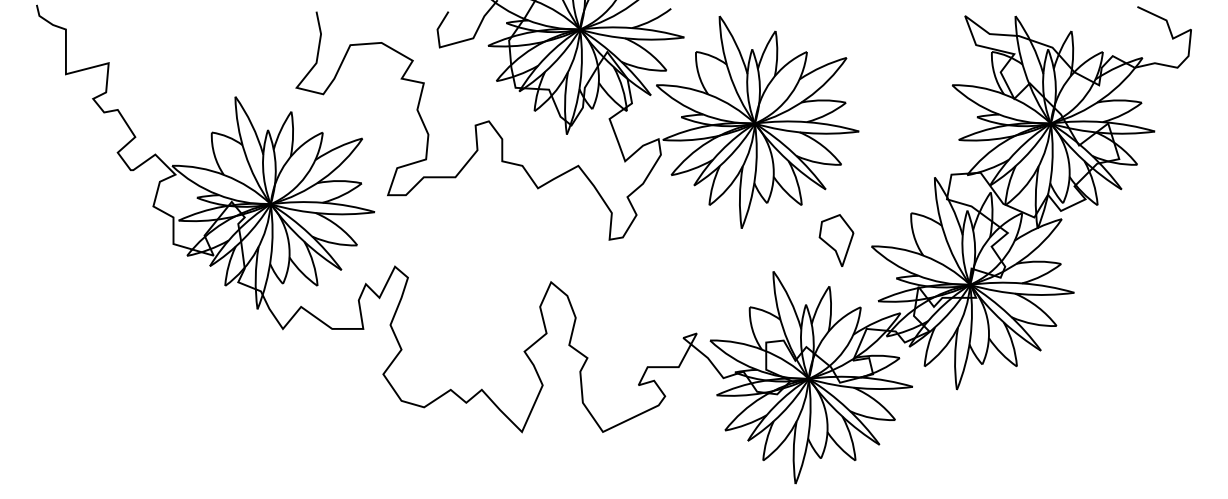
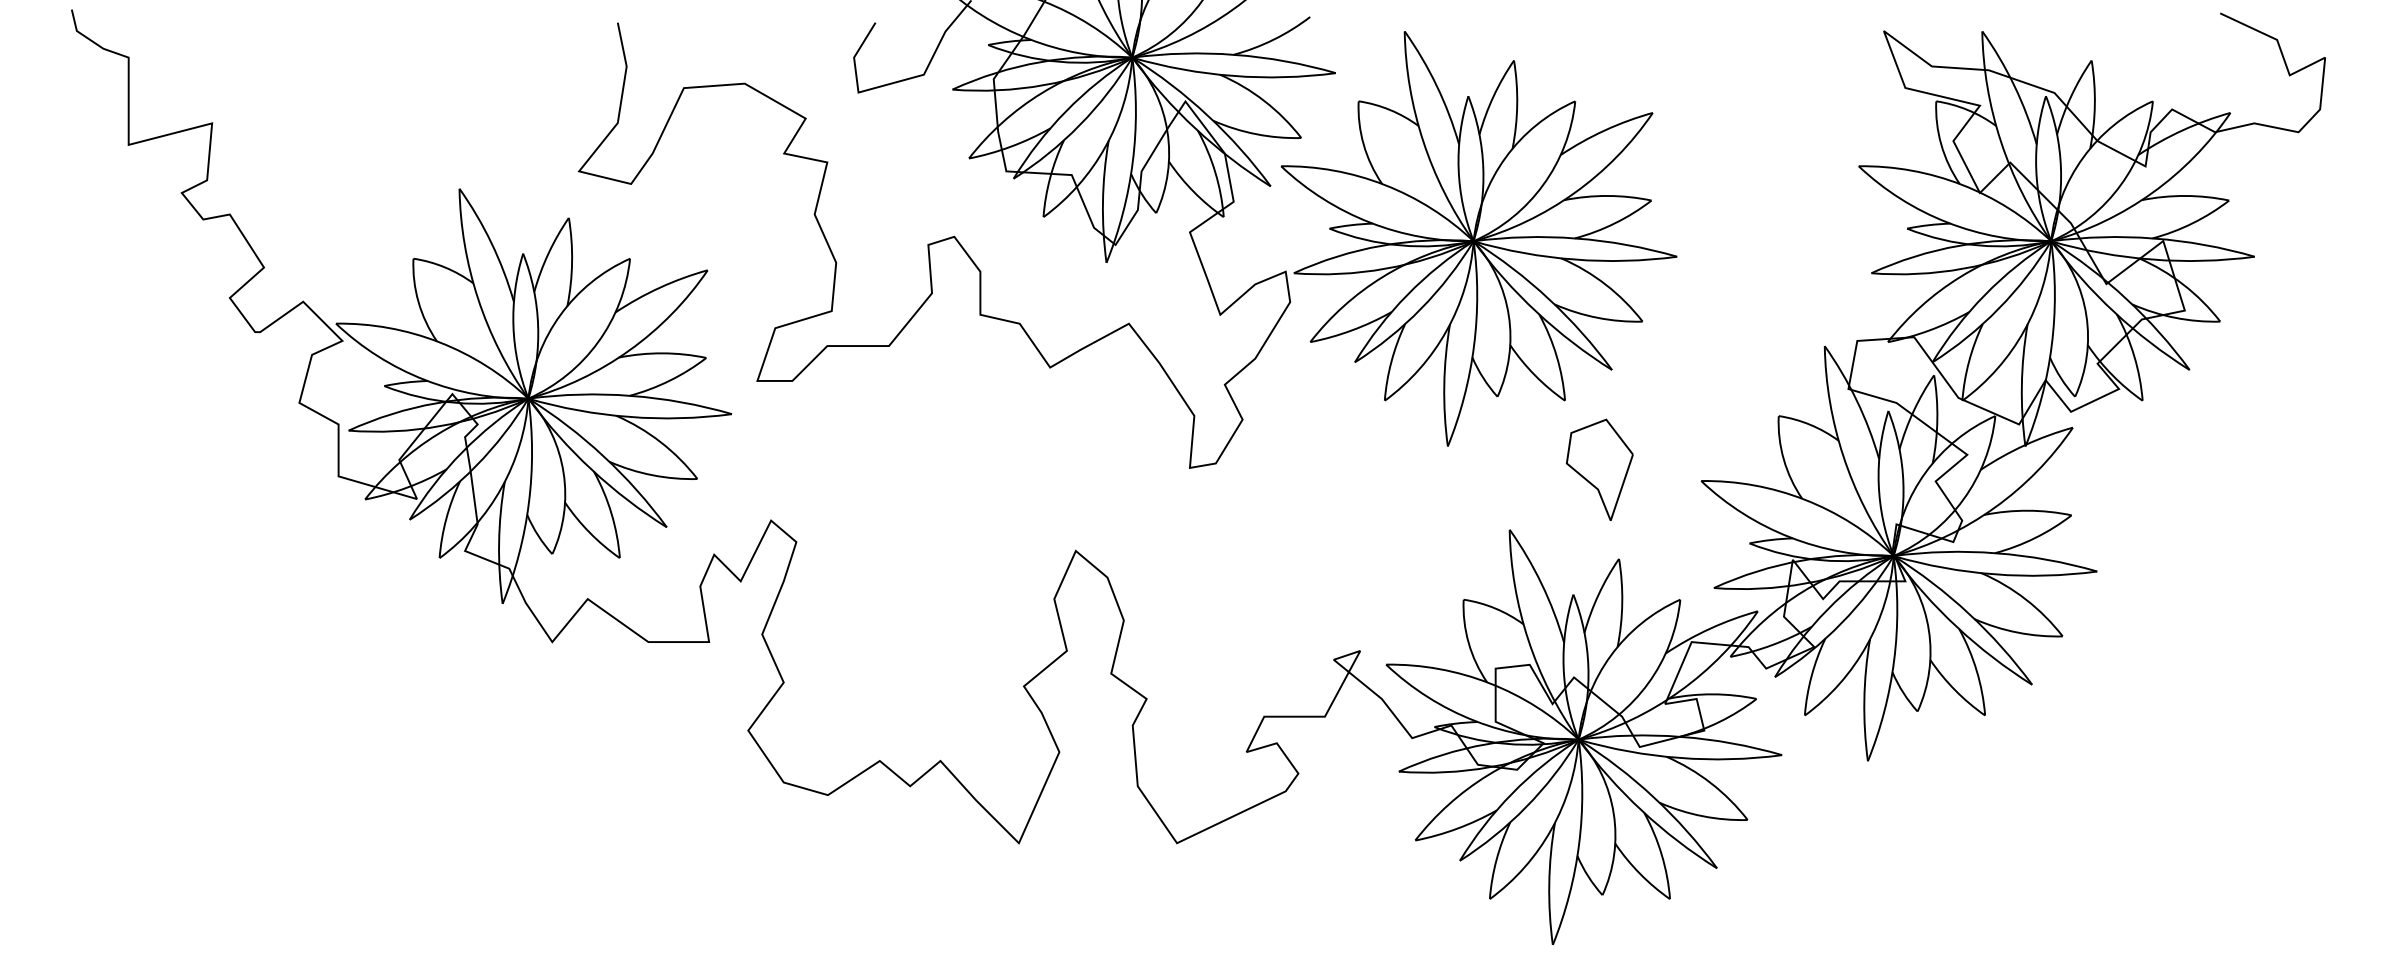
part: (836, 240) -> (1599, 469), moved

